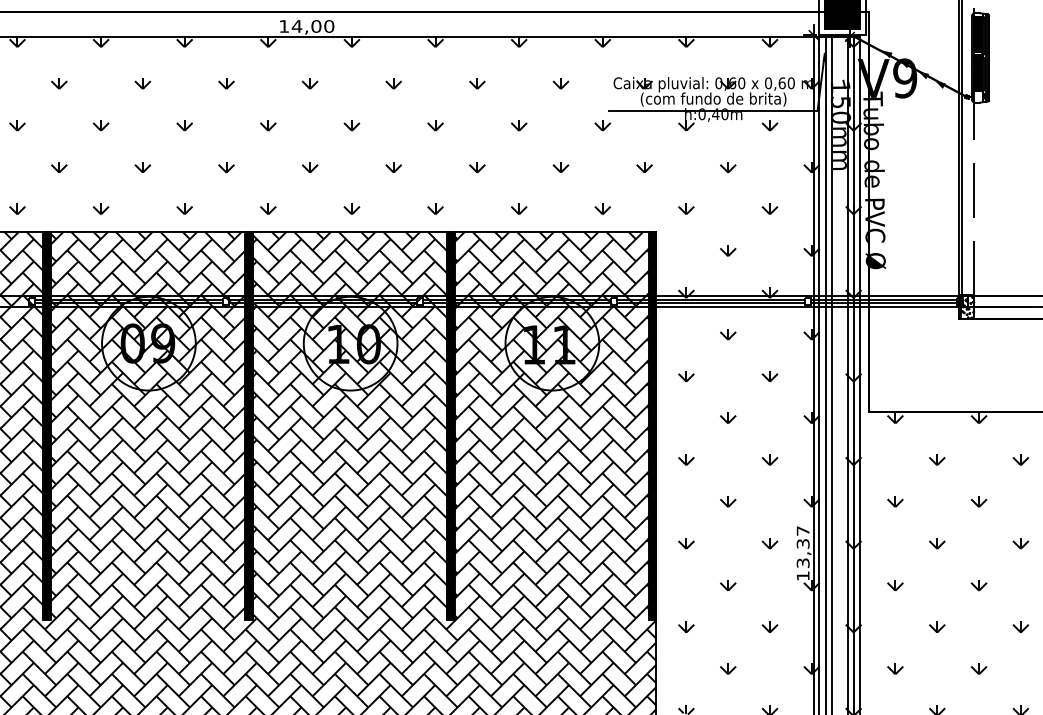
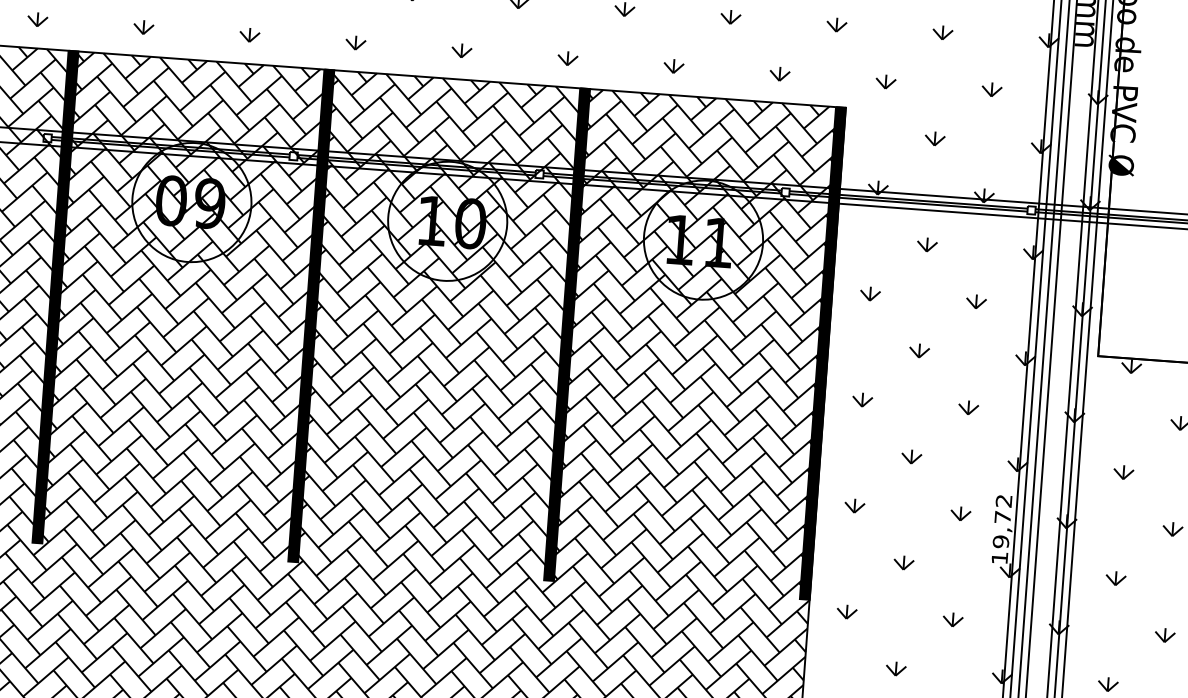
text: (802, 547) -> (1001, 521), 13,37 -> 19,72

